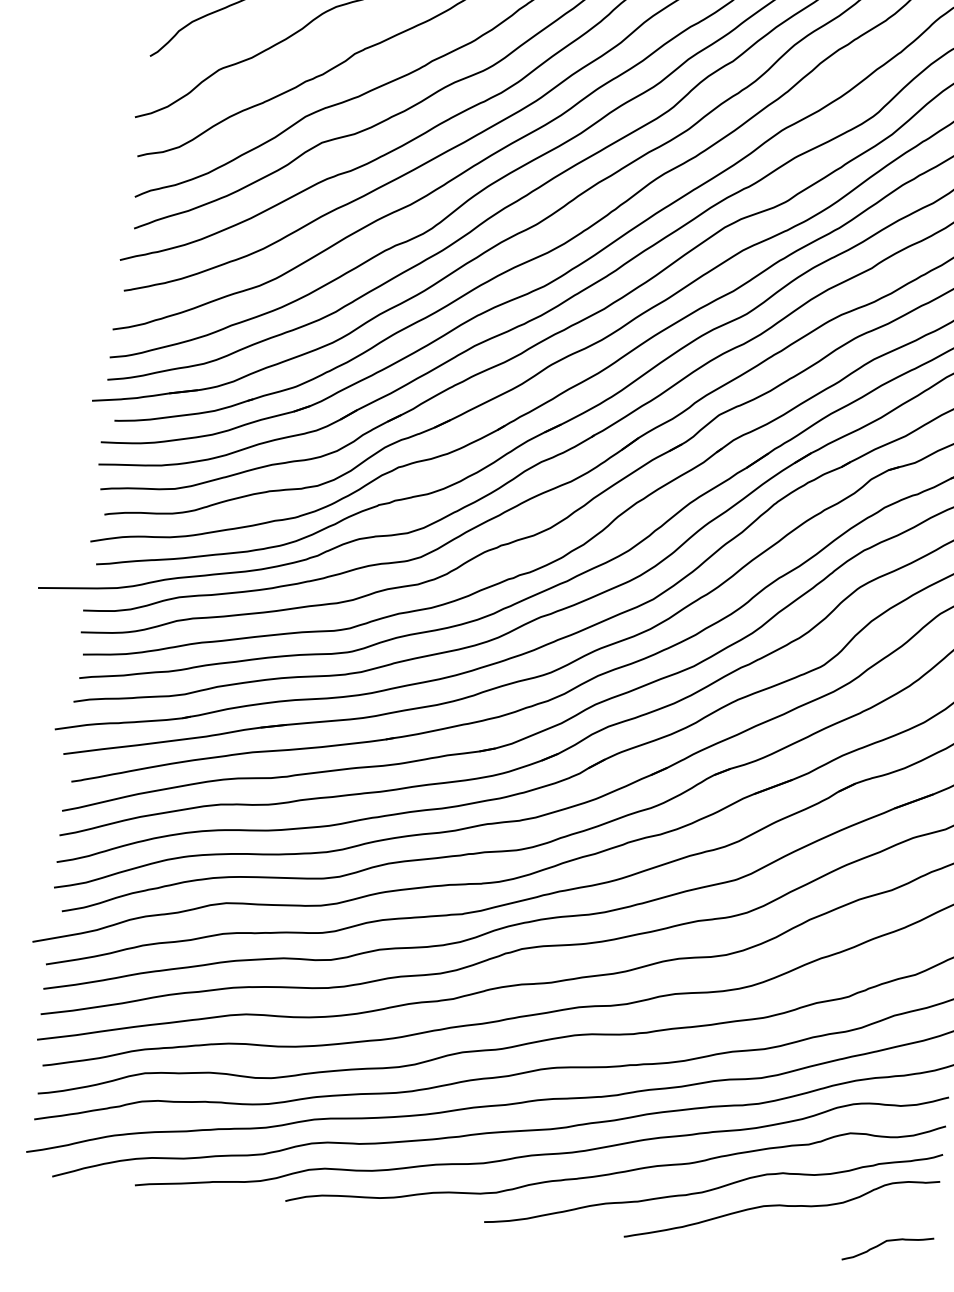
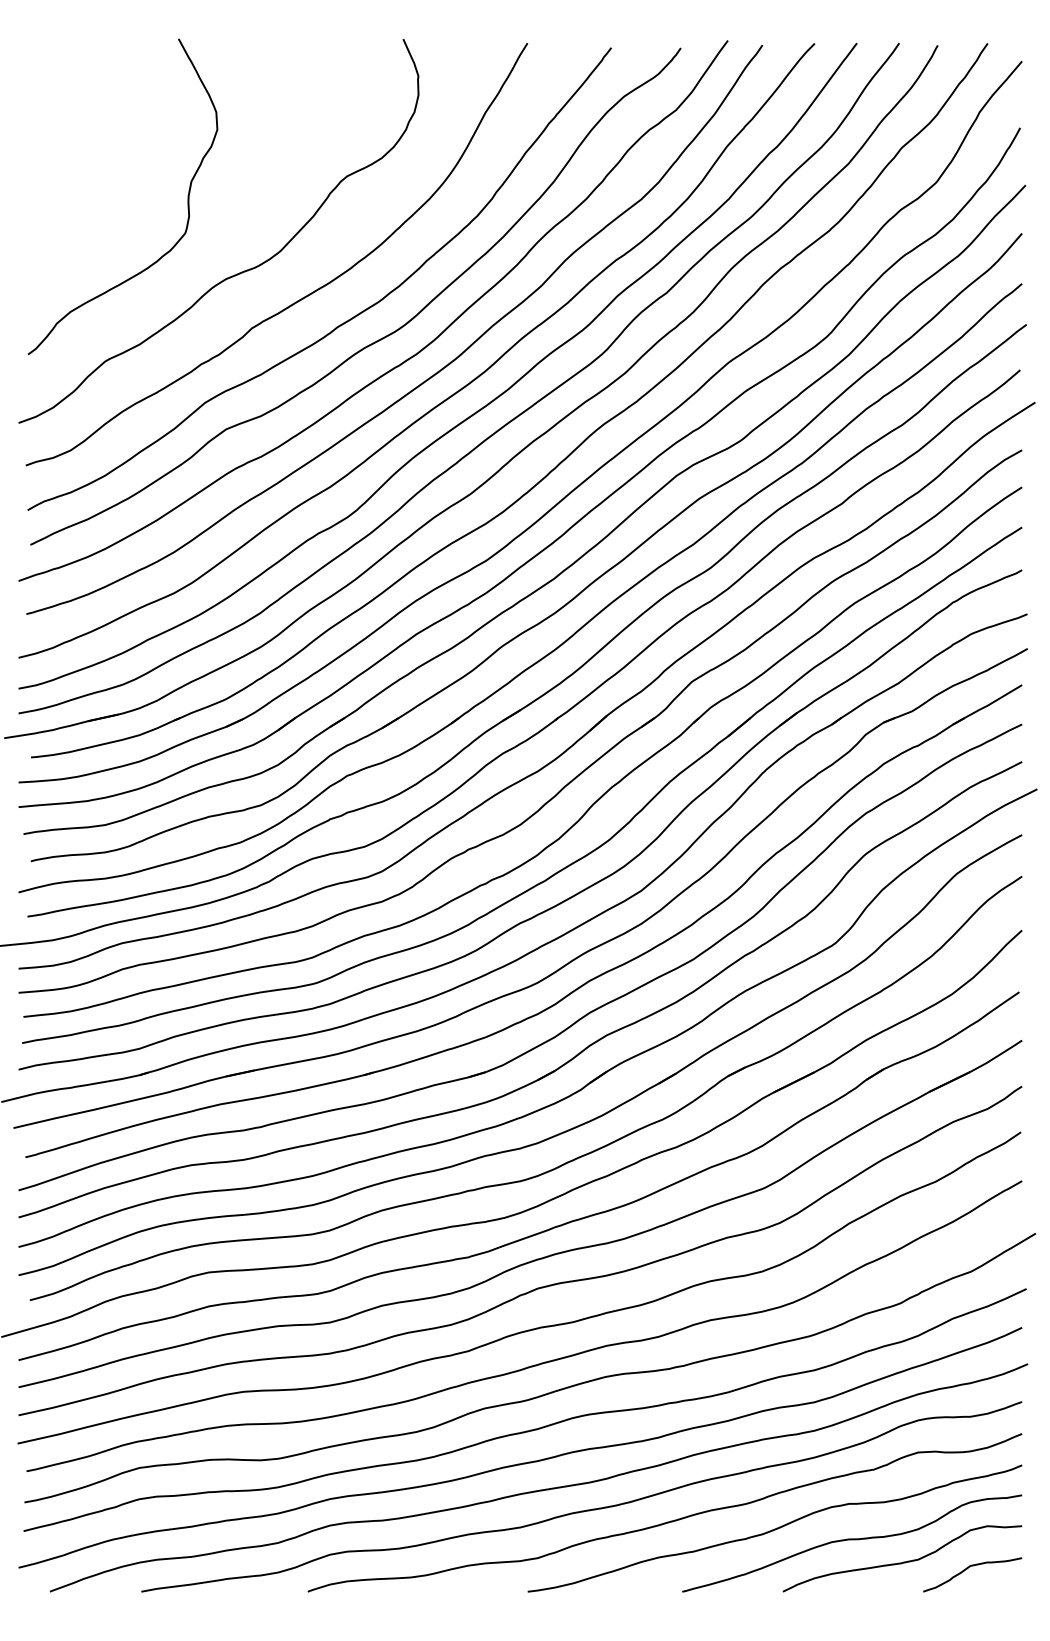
curve: (826, 1230) -> (903, 1561), added

